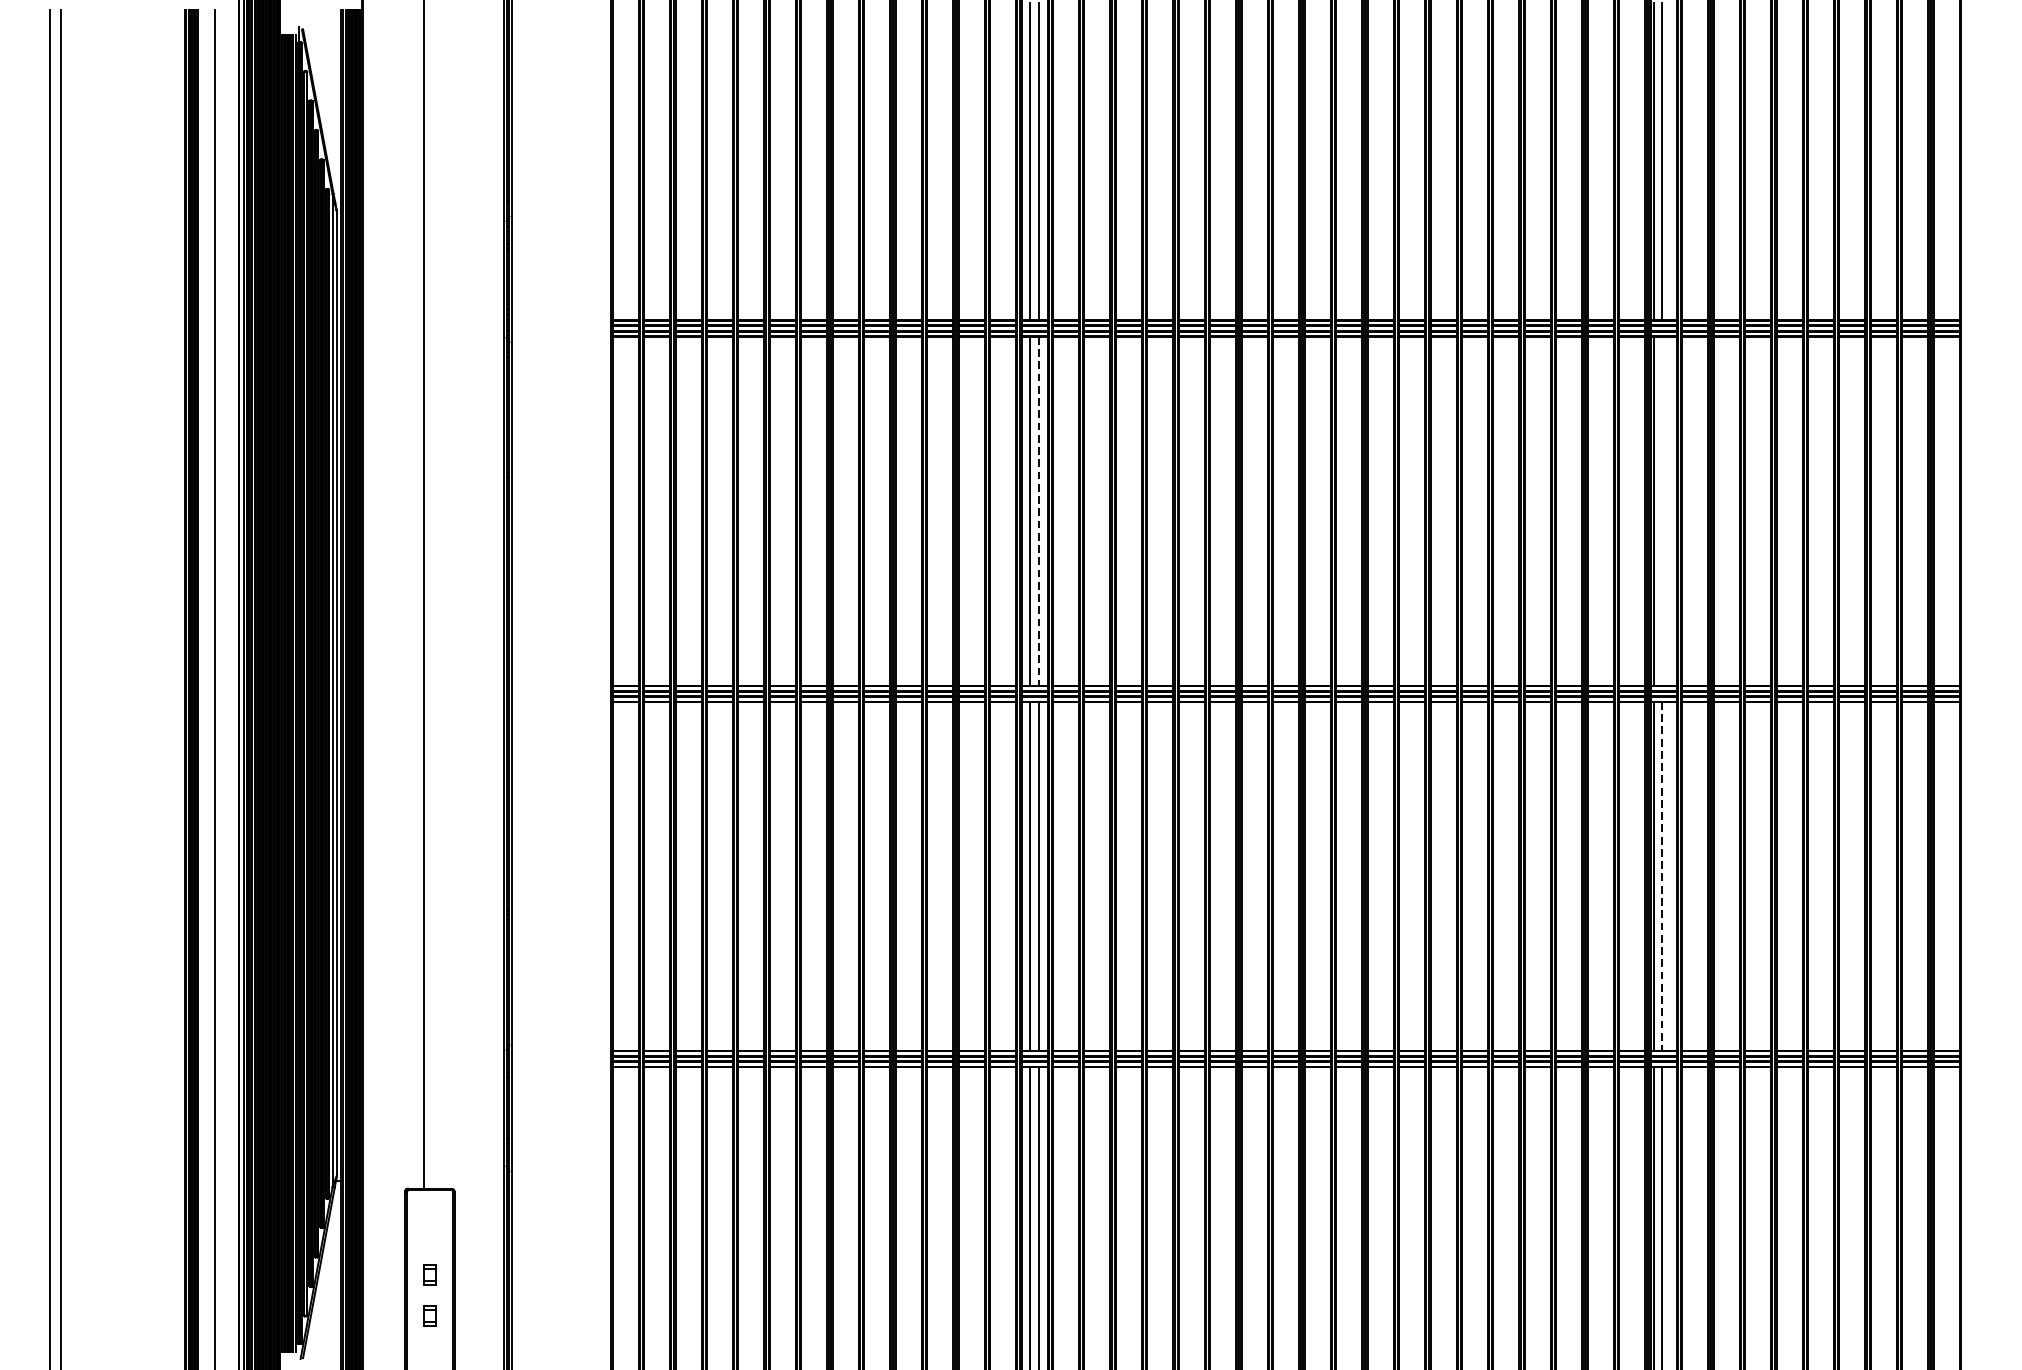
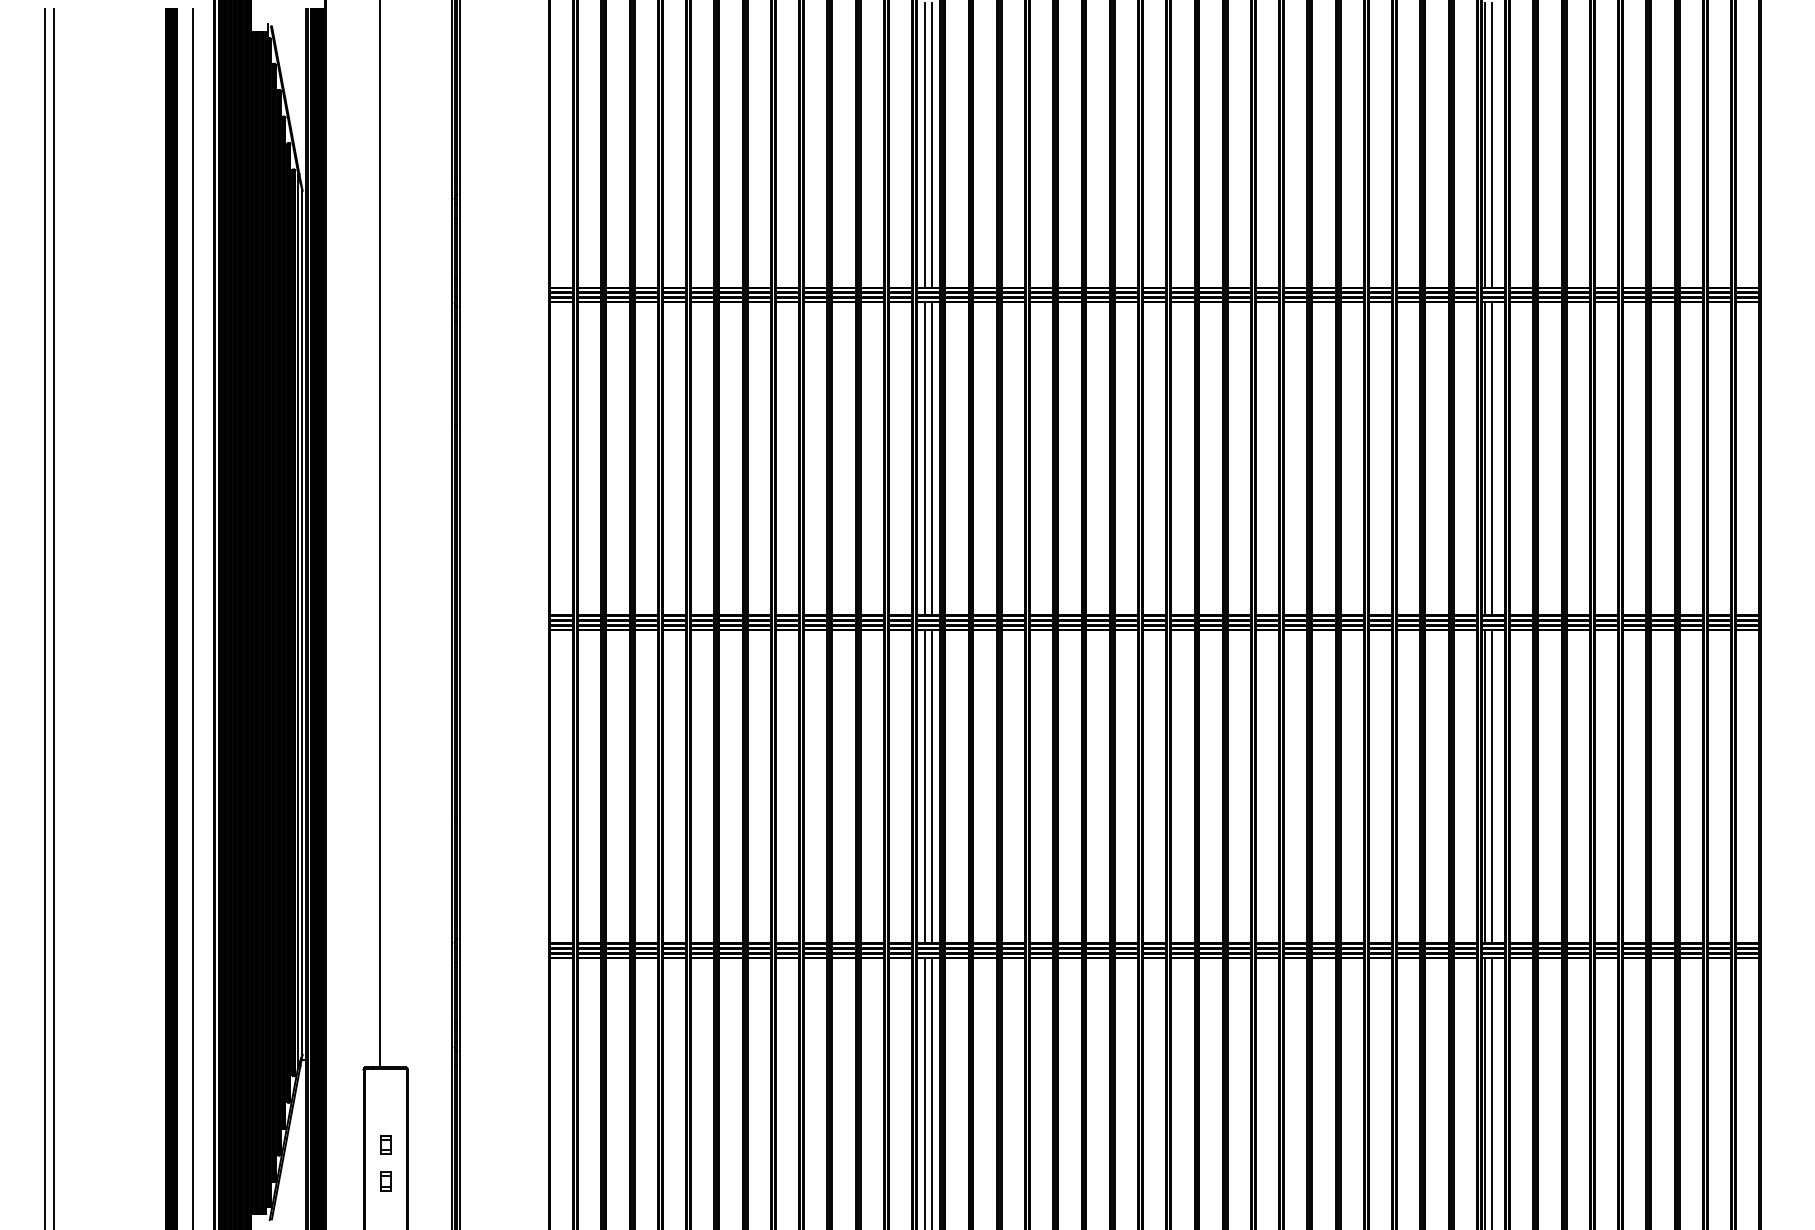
line: (1038, 510) -> (932, 458), dashed -> solid
line: (1662, 510) -> (1492, 458), added
line: (1662, 876) -> (1492, 786), dashed -> solid

